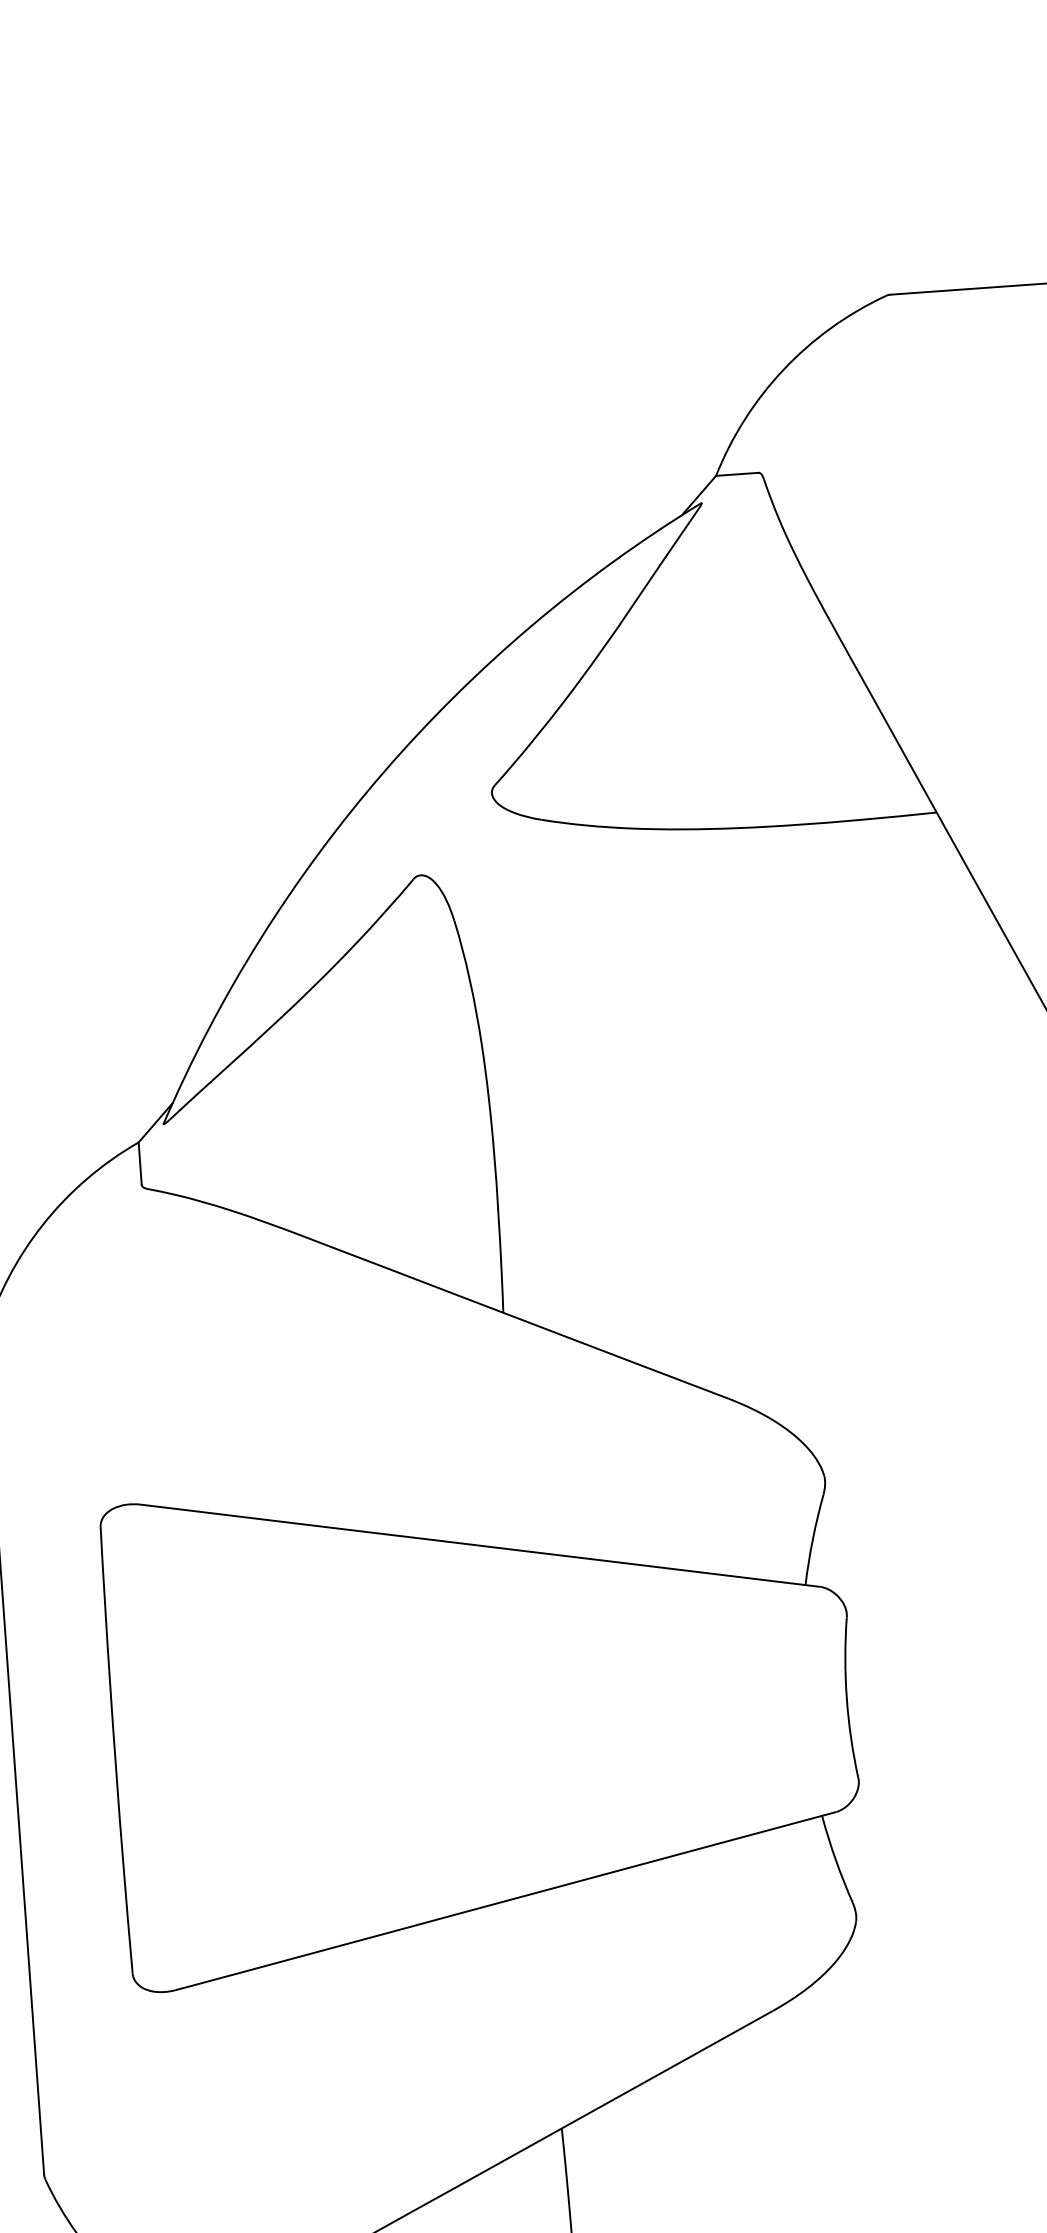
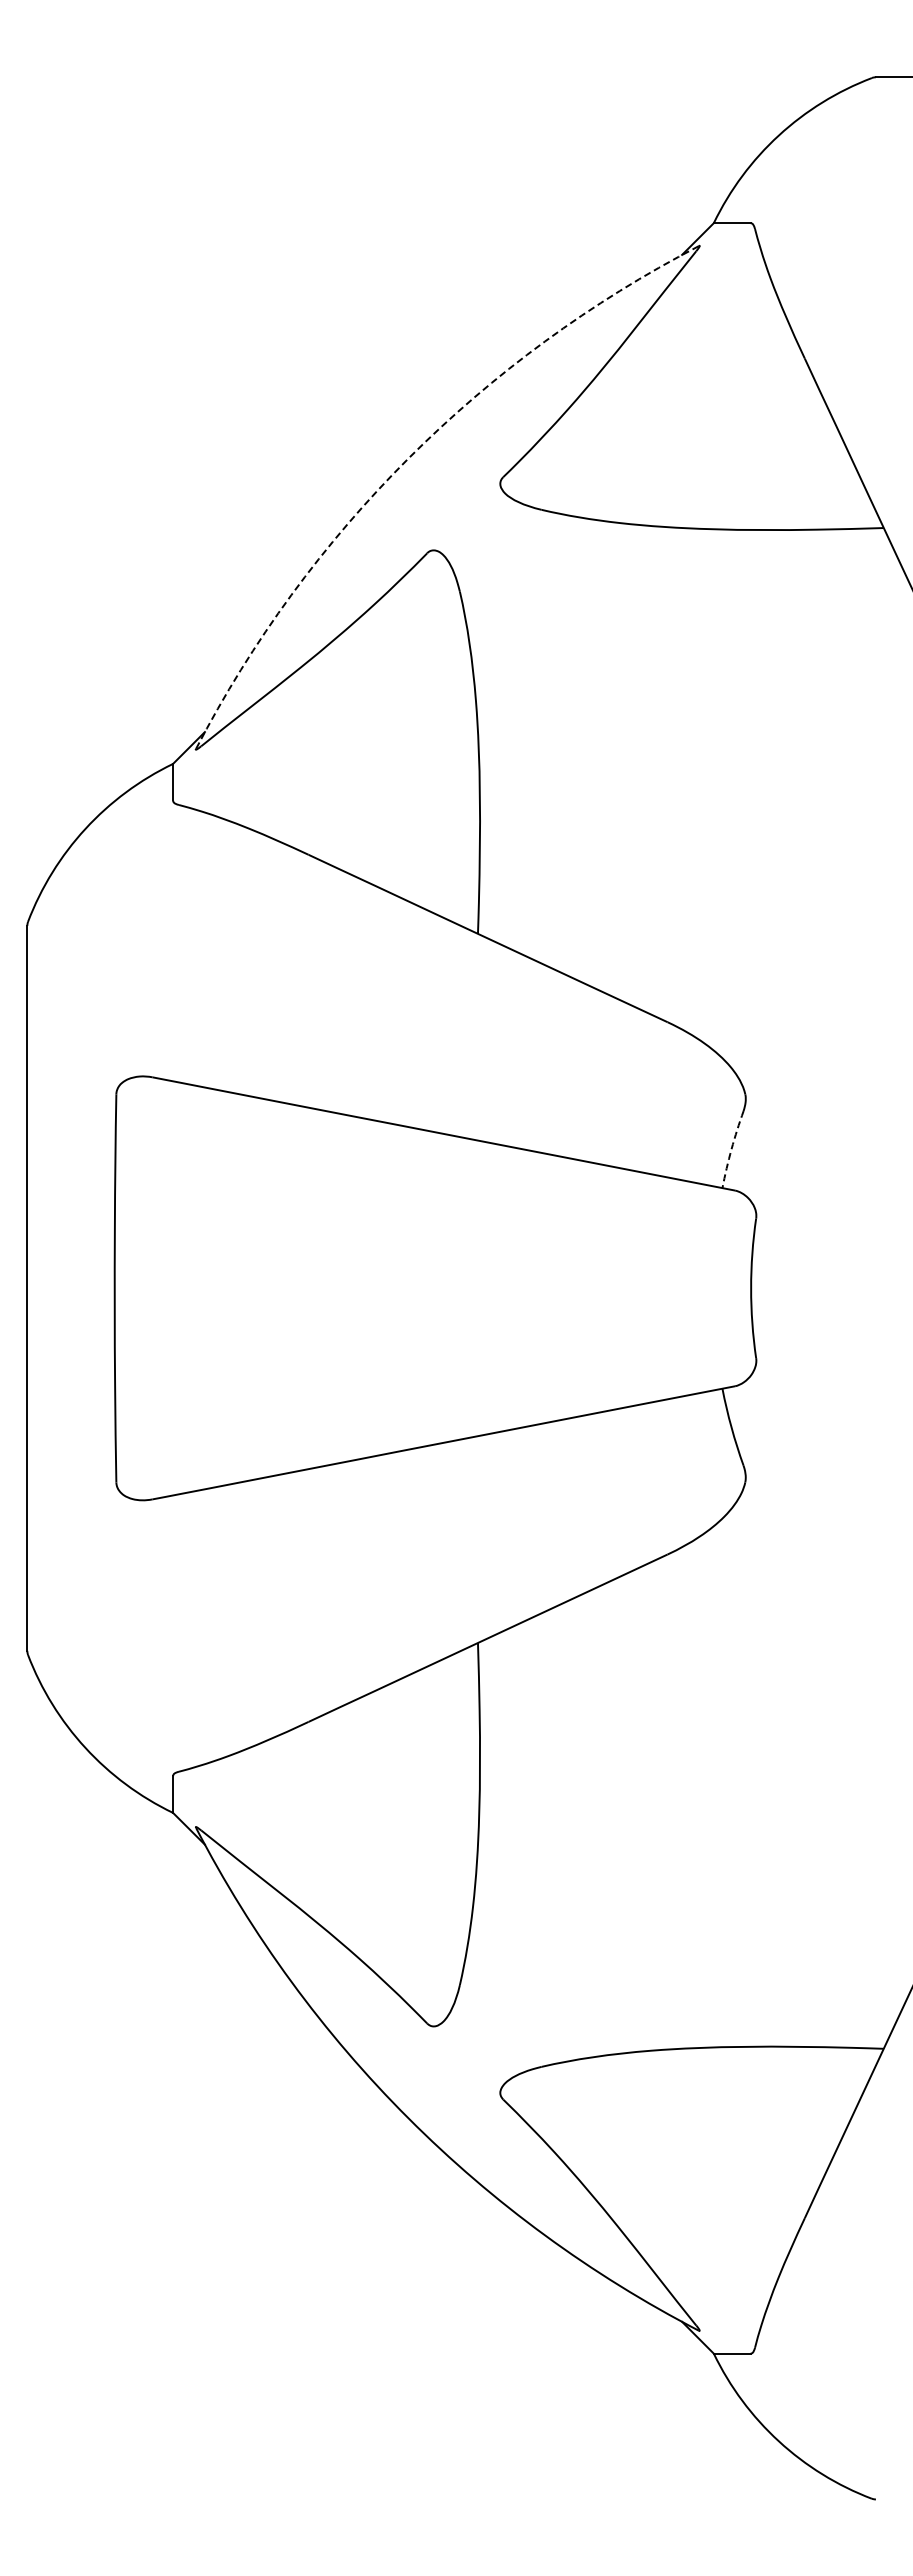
arc: (384, 771) -> (408, 458), solid -> dashed
arc: (812, 1539) -> (731, 1149), solid -> dashed

